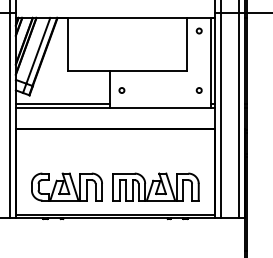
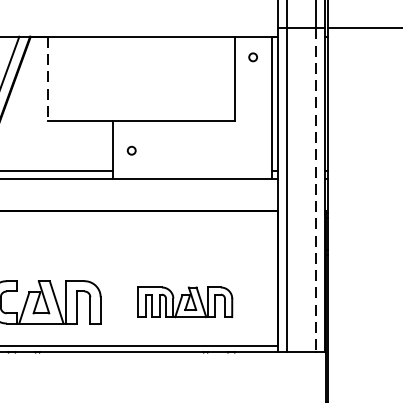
line: (68, 44) -> (47, 78), solid -> dashed
circle: (198, 90) -> (251, 150), removed
line: (238, 115) -> (314, 189), solid -> dashed
part: (155, 186) -> (184, 301), size x0.7

